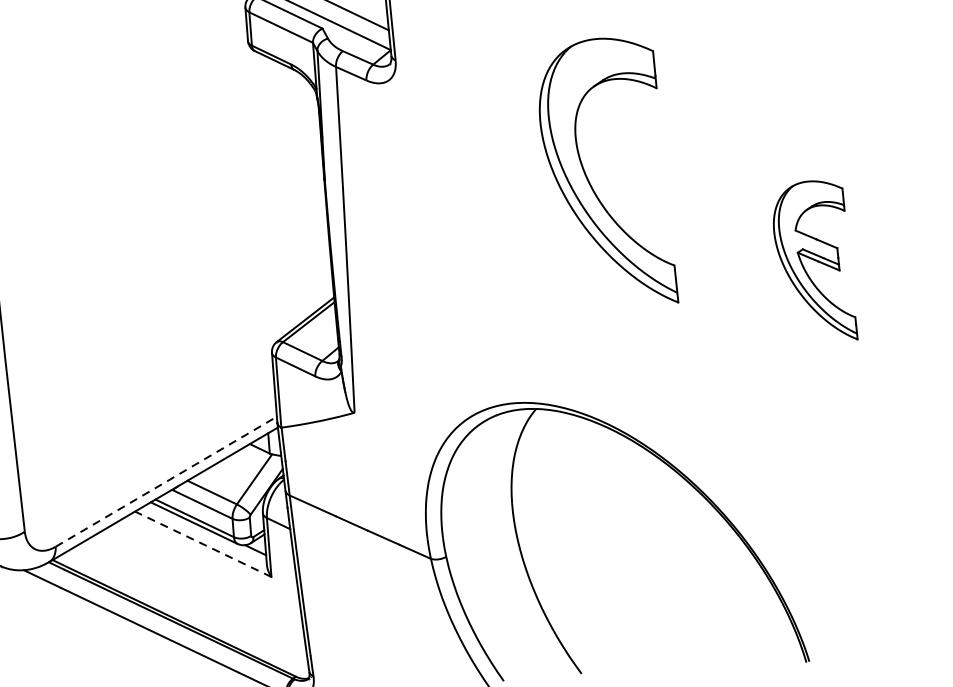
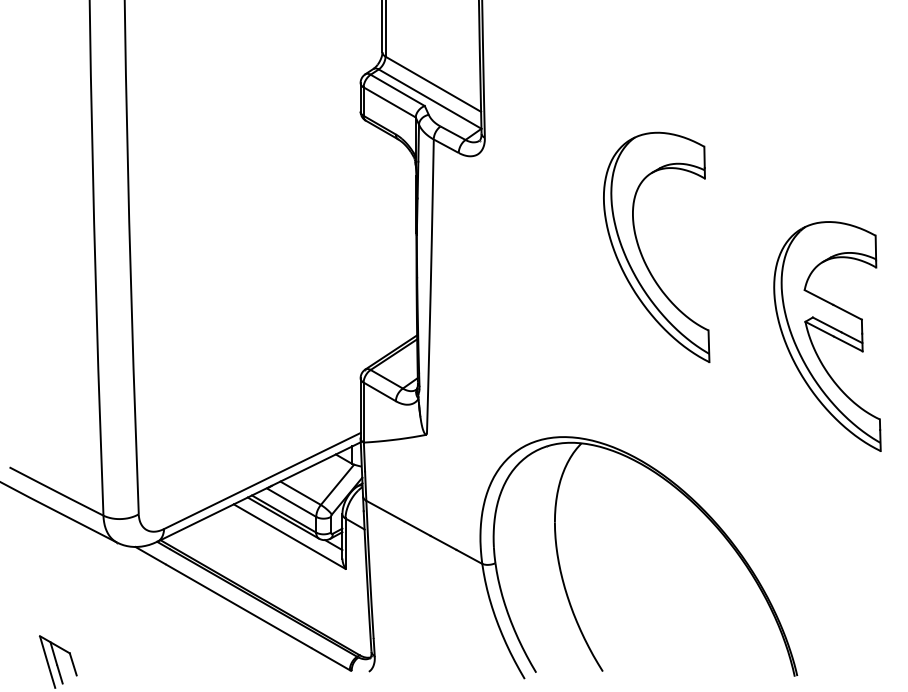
part: (814, 261) -> (827, 336), size x1.67
line: (166, 481) -> (262, 480), dashed -> solid
line: (203, 544) -> (289, 536), dashed -> solid

